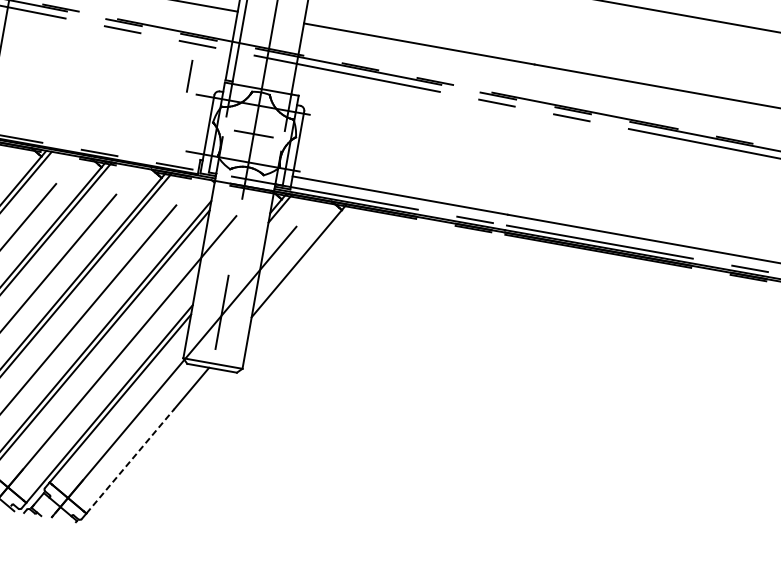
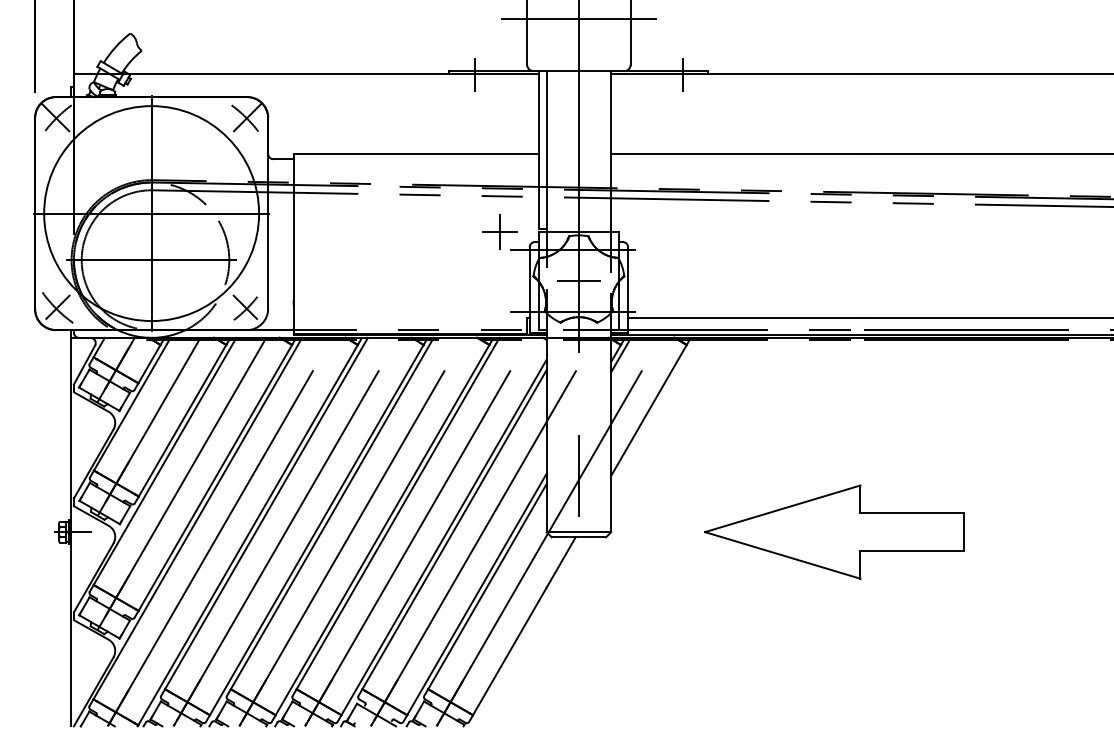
line: (189, 76) -> (499, 231), added
part: (446, 404) -> (834, 531), added
line: (130, 461) -> (509, 651), dashed -> solid

